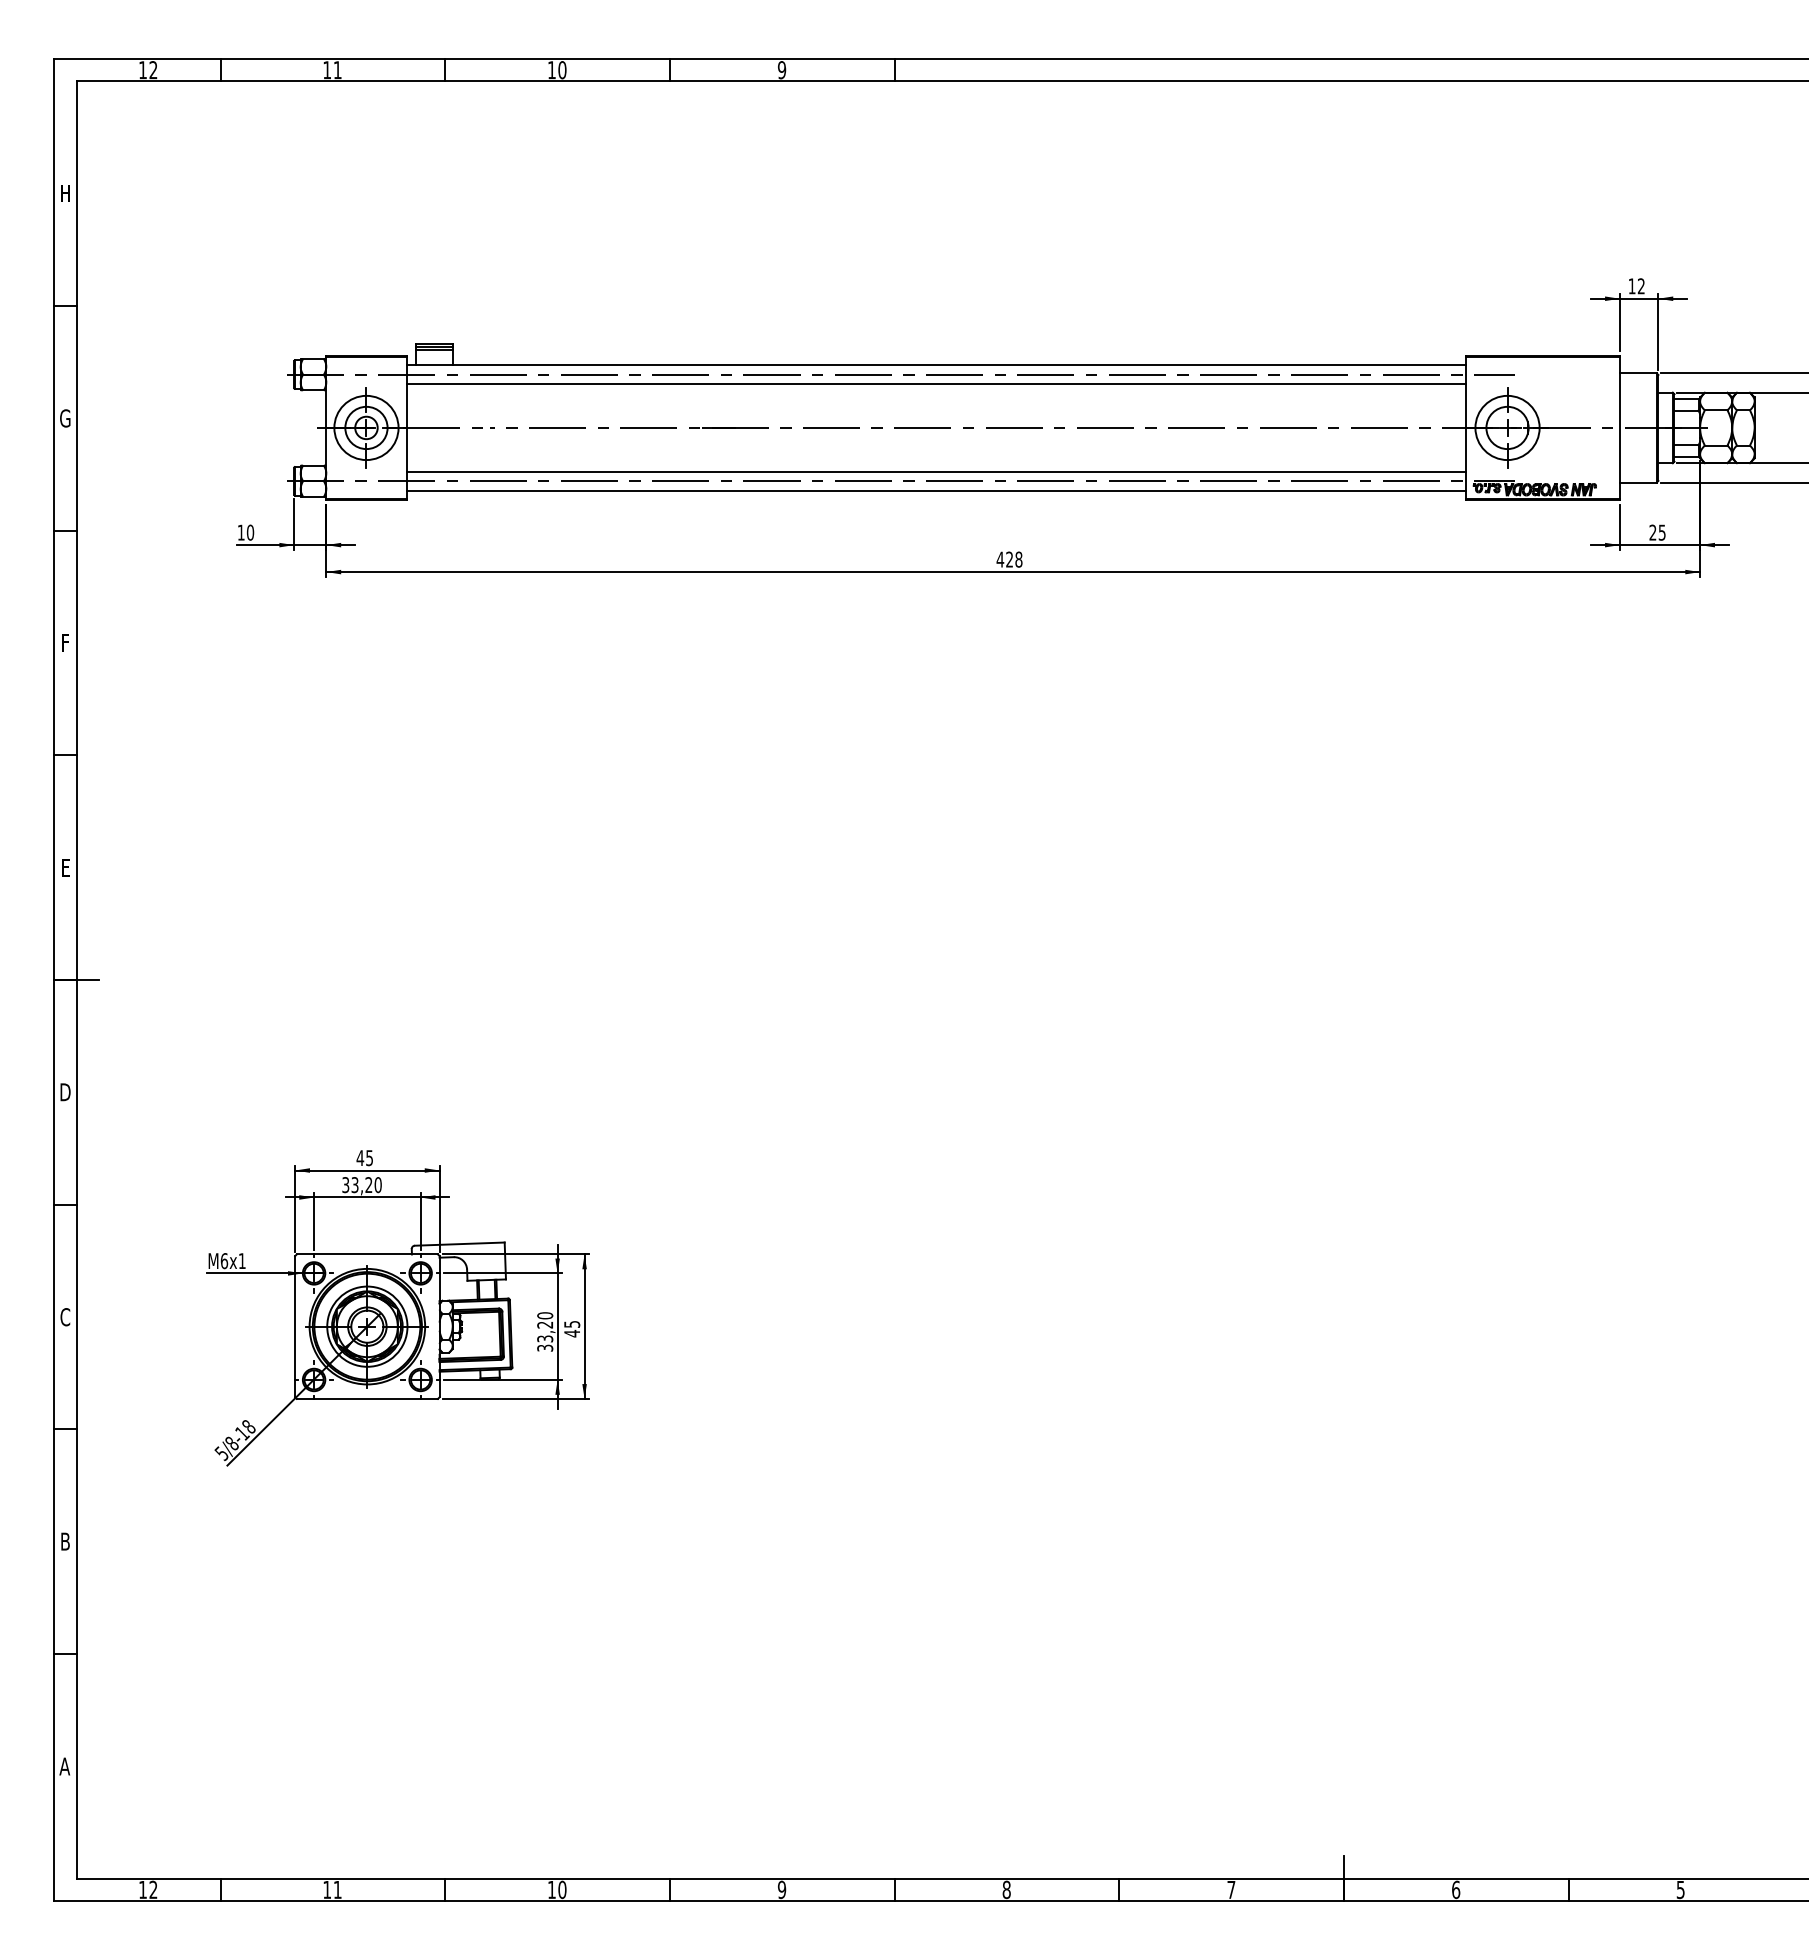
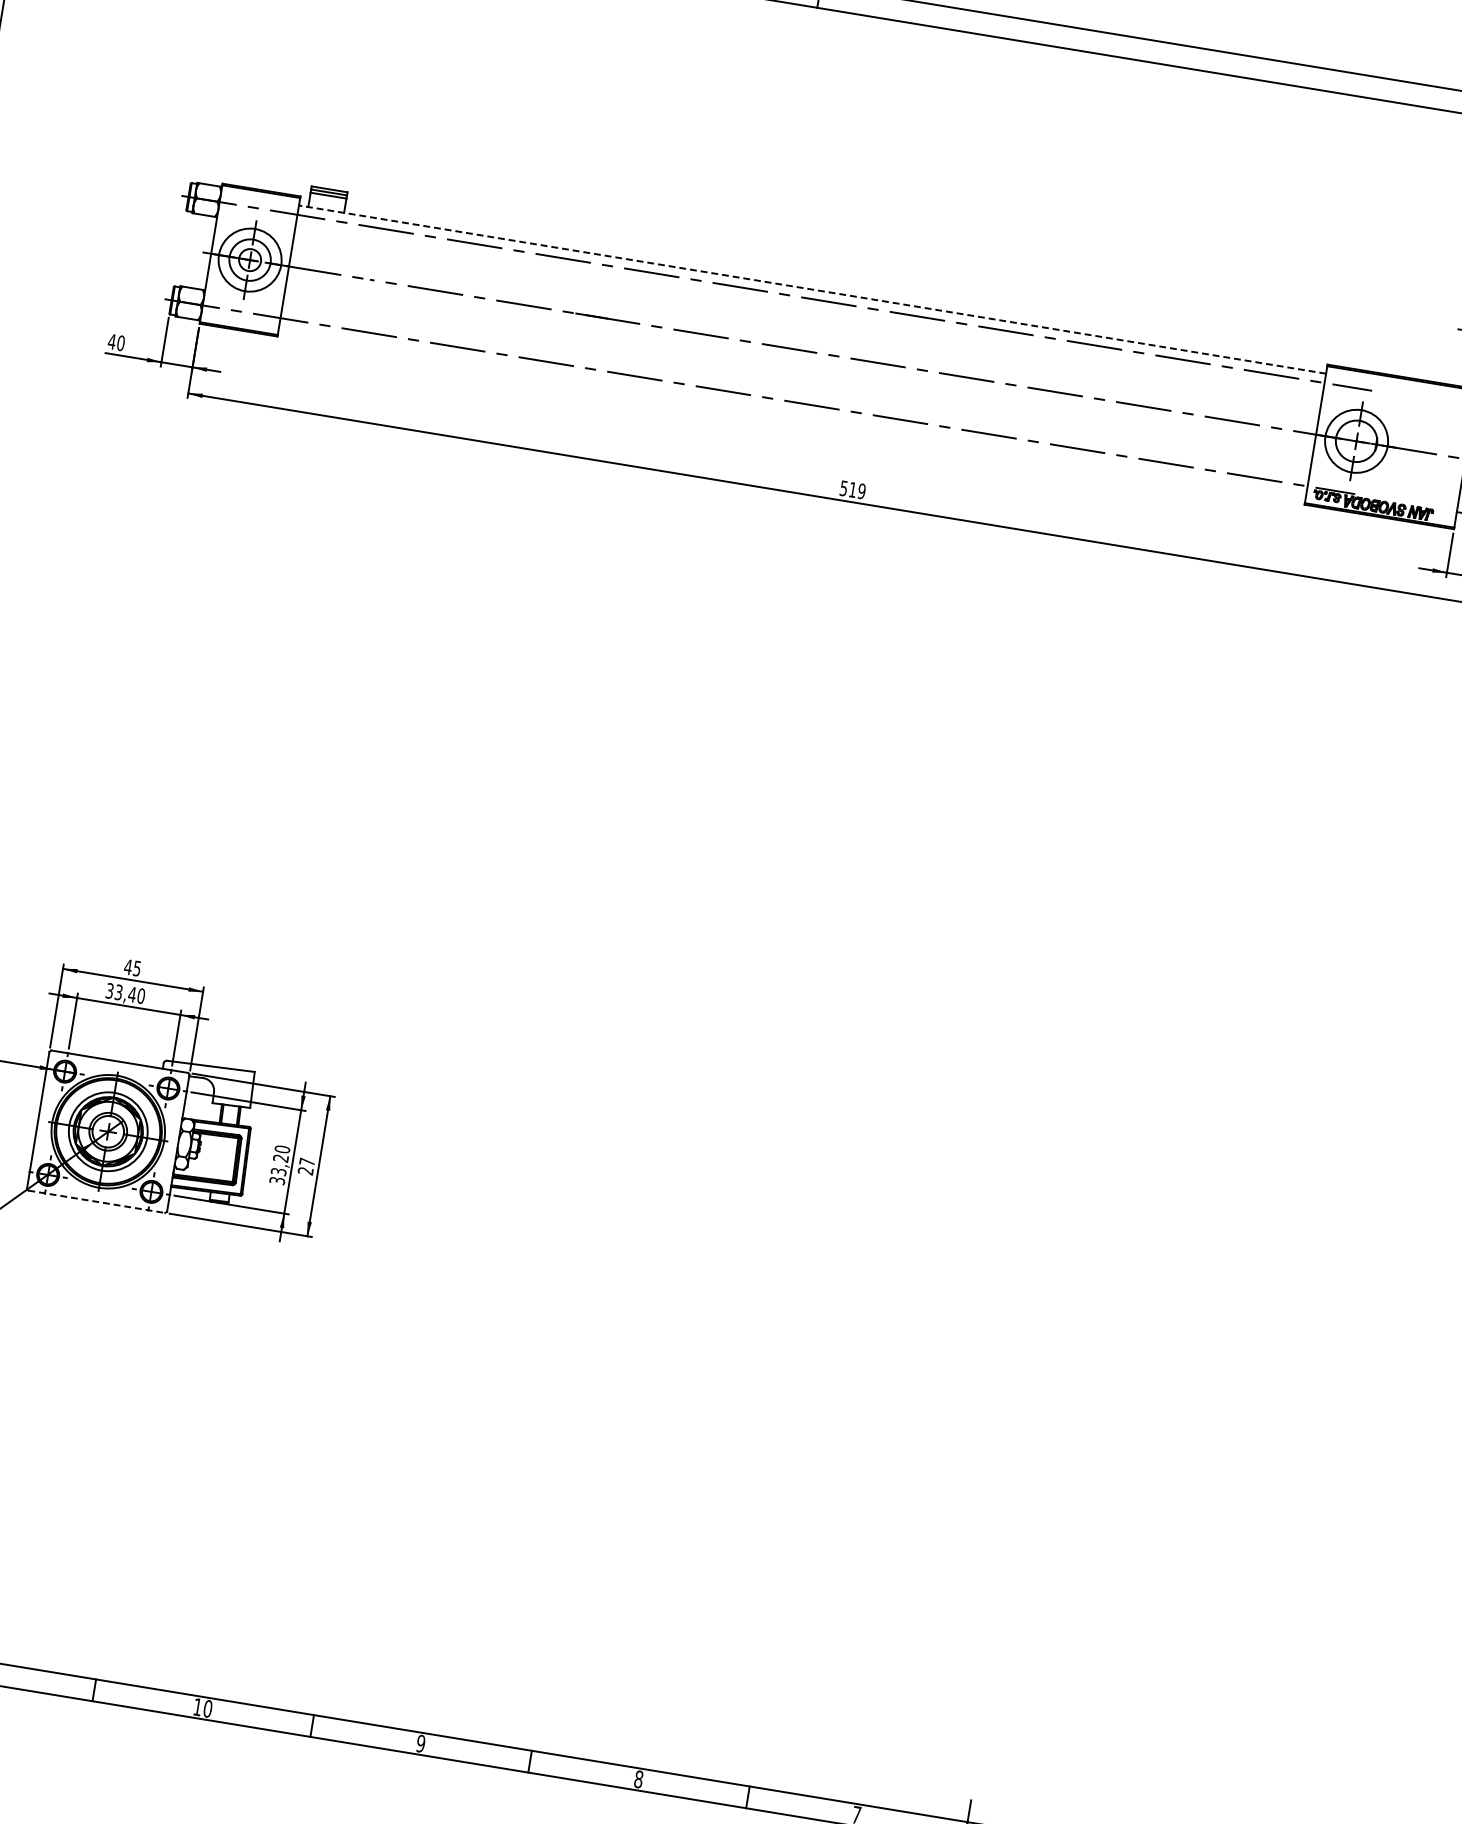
line: (936, 365) -> (812, 290), solid -> dashed
line: (935, 384) -> (808, 308), removed
line: (935, 471) -> (794, 392), removed
line: (935, 490) -> (791, 411), removed
text: (240, 532) -> (111, 341), 10 -> 40
text: (1009, 559) -> (852, 489), 428 -> 519
text: (368, 1184) -> (131, 994), 33,20 -> 33,40
text: (572, 1329) -> (306, 1167), 45 -> 27
line: (367, 1398) -> (96, 1201), solid -> dashed

